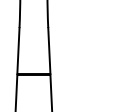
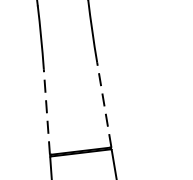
line: (18, 50) -> (46, 111), solid -> dashed
line: (49, 50) -> (104, 104), solid -> dashed

